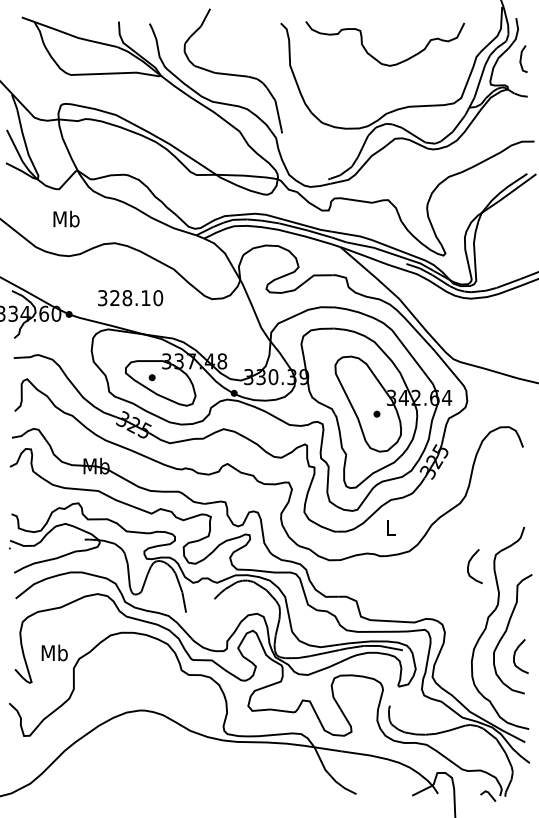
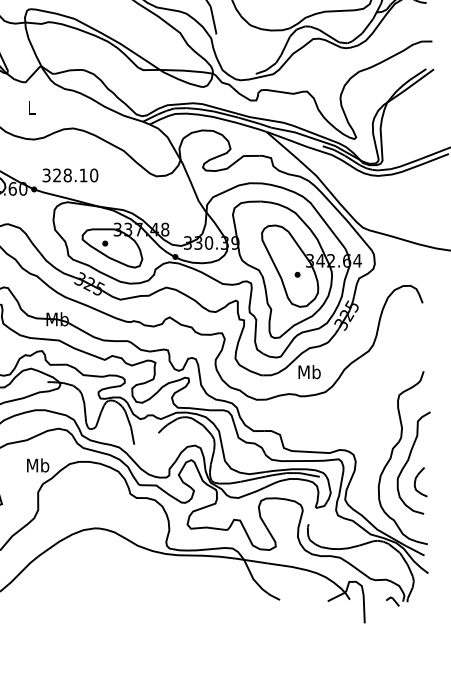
text: (66, 218) -> (31, 107), Mb -> L
text: (130, 298) -> (70, 175), moved
text: (391, 527) -> (310, 371), L -> Mb
curve: (469, 566) -> (376, 405), removed
text: (54, 652) -> (37, 465), moved

